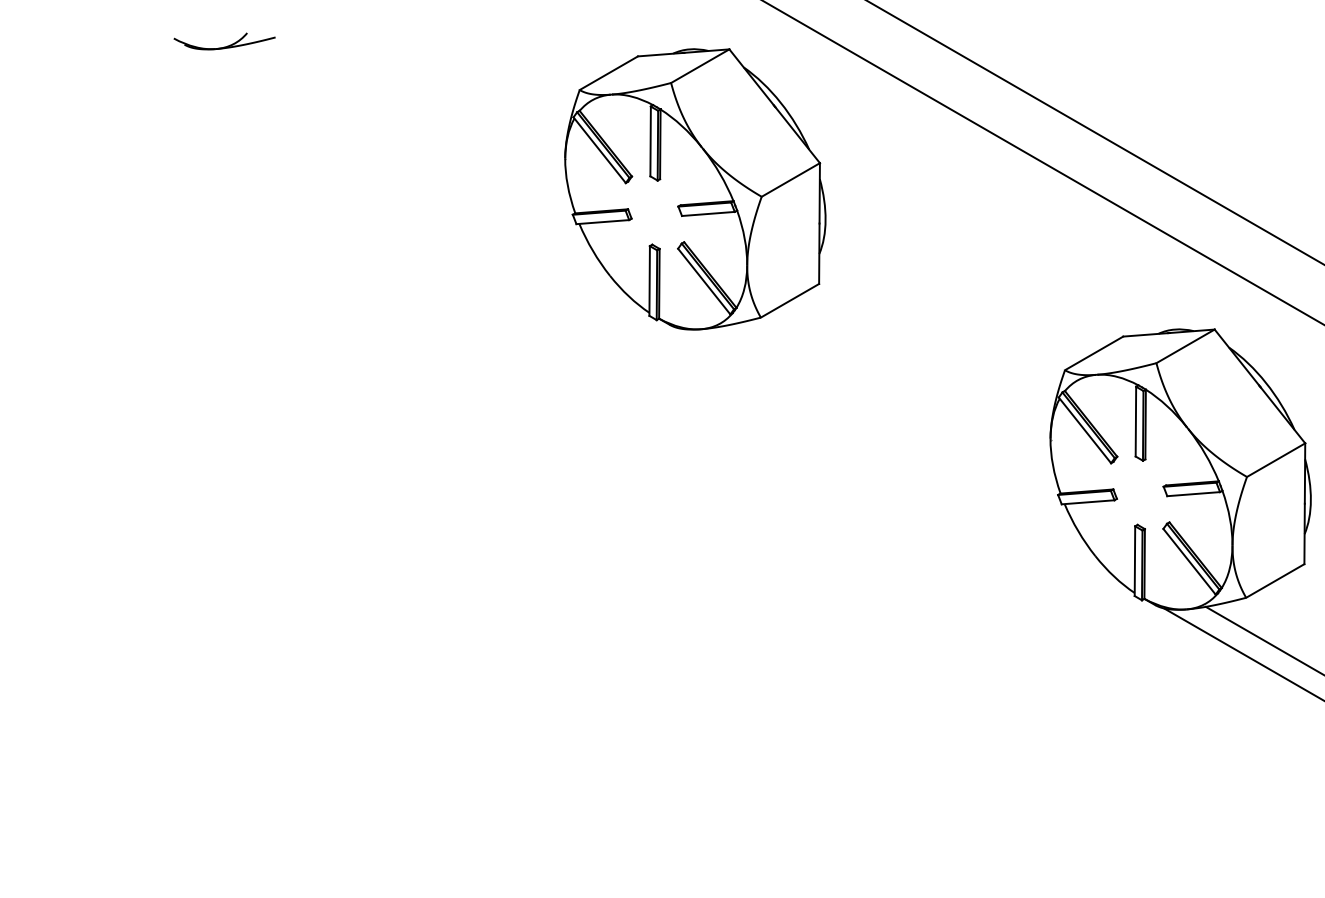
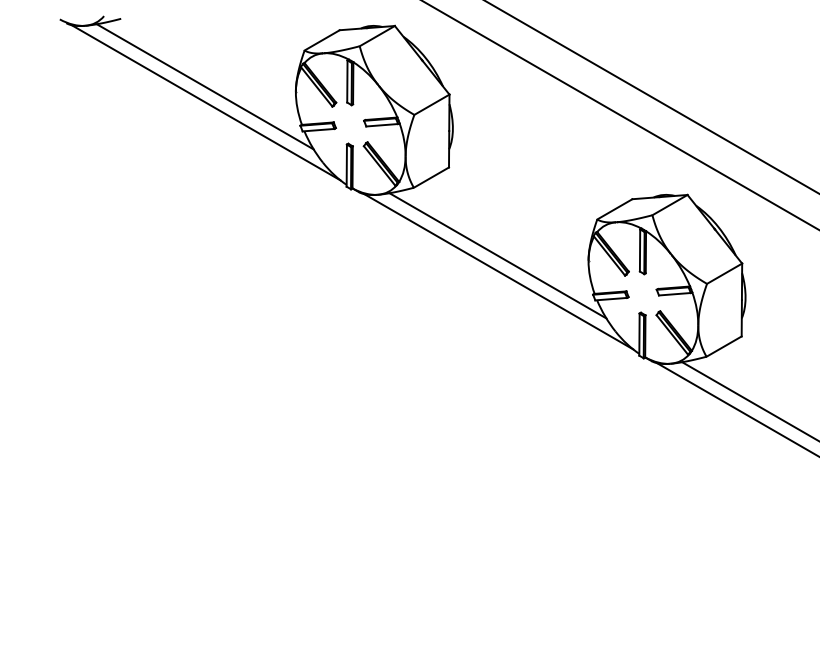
line: (413, 149) -> (204, 86), added
line: (415, 176) -> (205, 102), added
line: (899, 429) -> (497, 255), added
line: (901, 456) -> (498, 271), added

